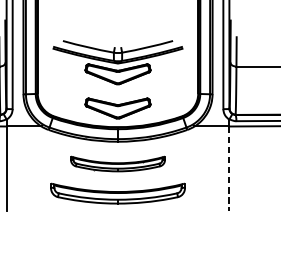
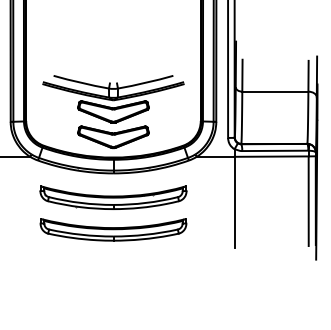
part: (118, 62) -> (113, 99), moved
part: (118, 163) -> (113, 197), size x1.43
line: (229, 168) -> (234, 202), dashed -> solid

